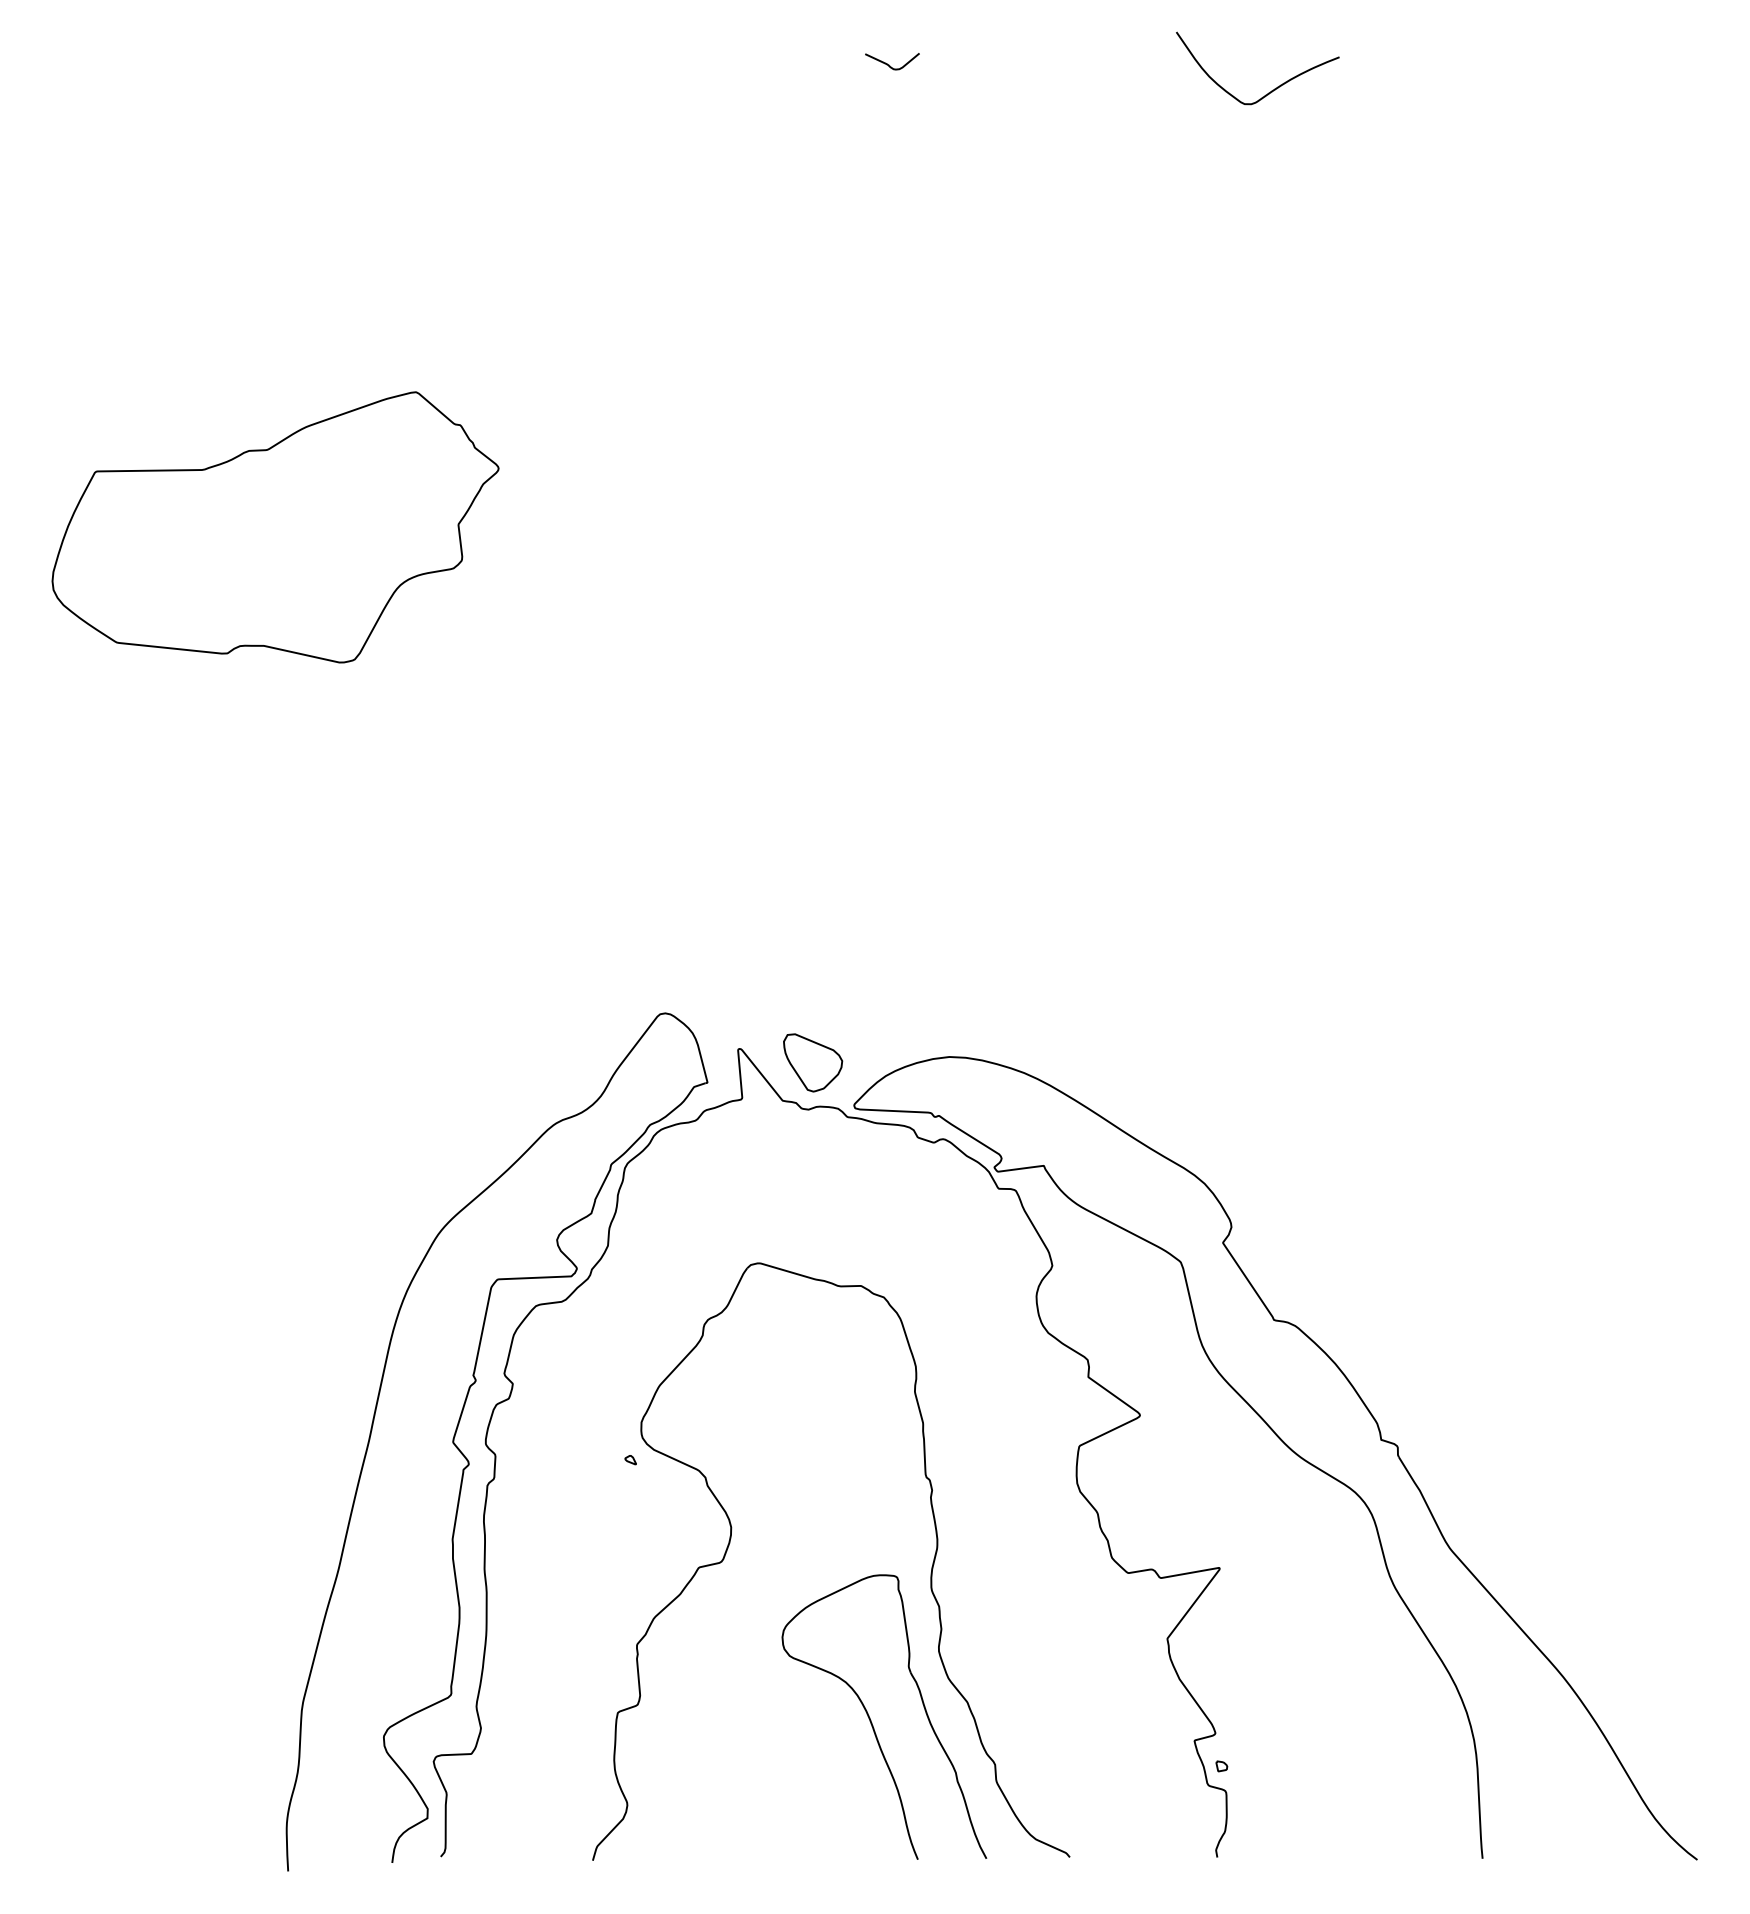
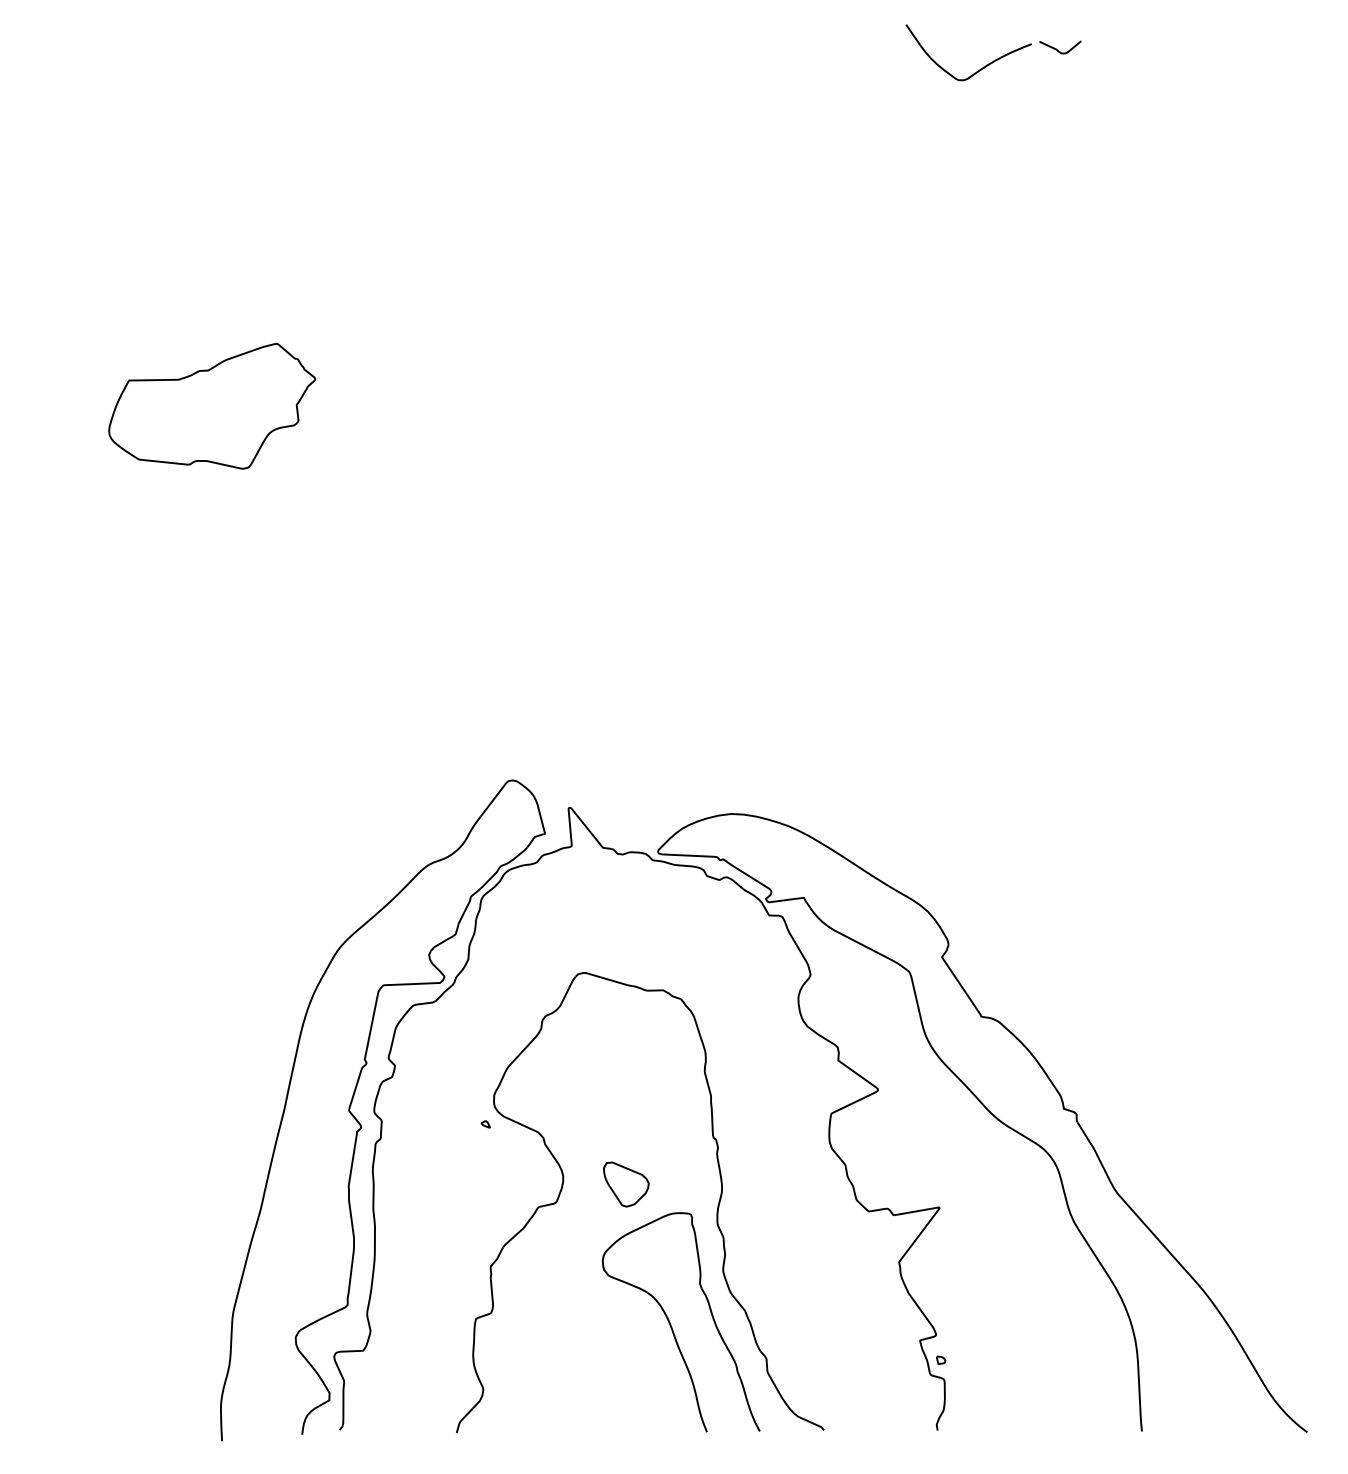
curve: (889, 64) -> (1058, 49), moved
part: (274, 527) -> (211, 406), size x0.6
part: (813, 1062) -> (626, 1184), moved

